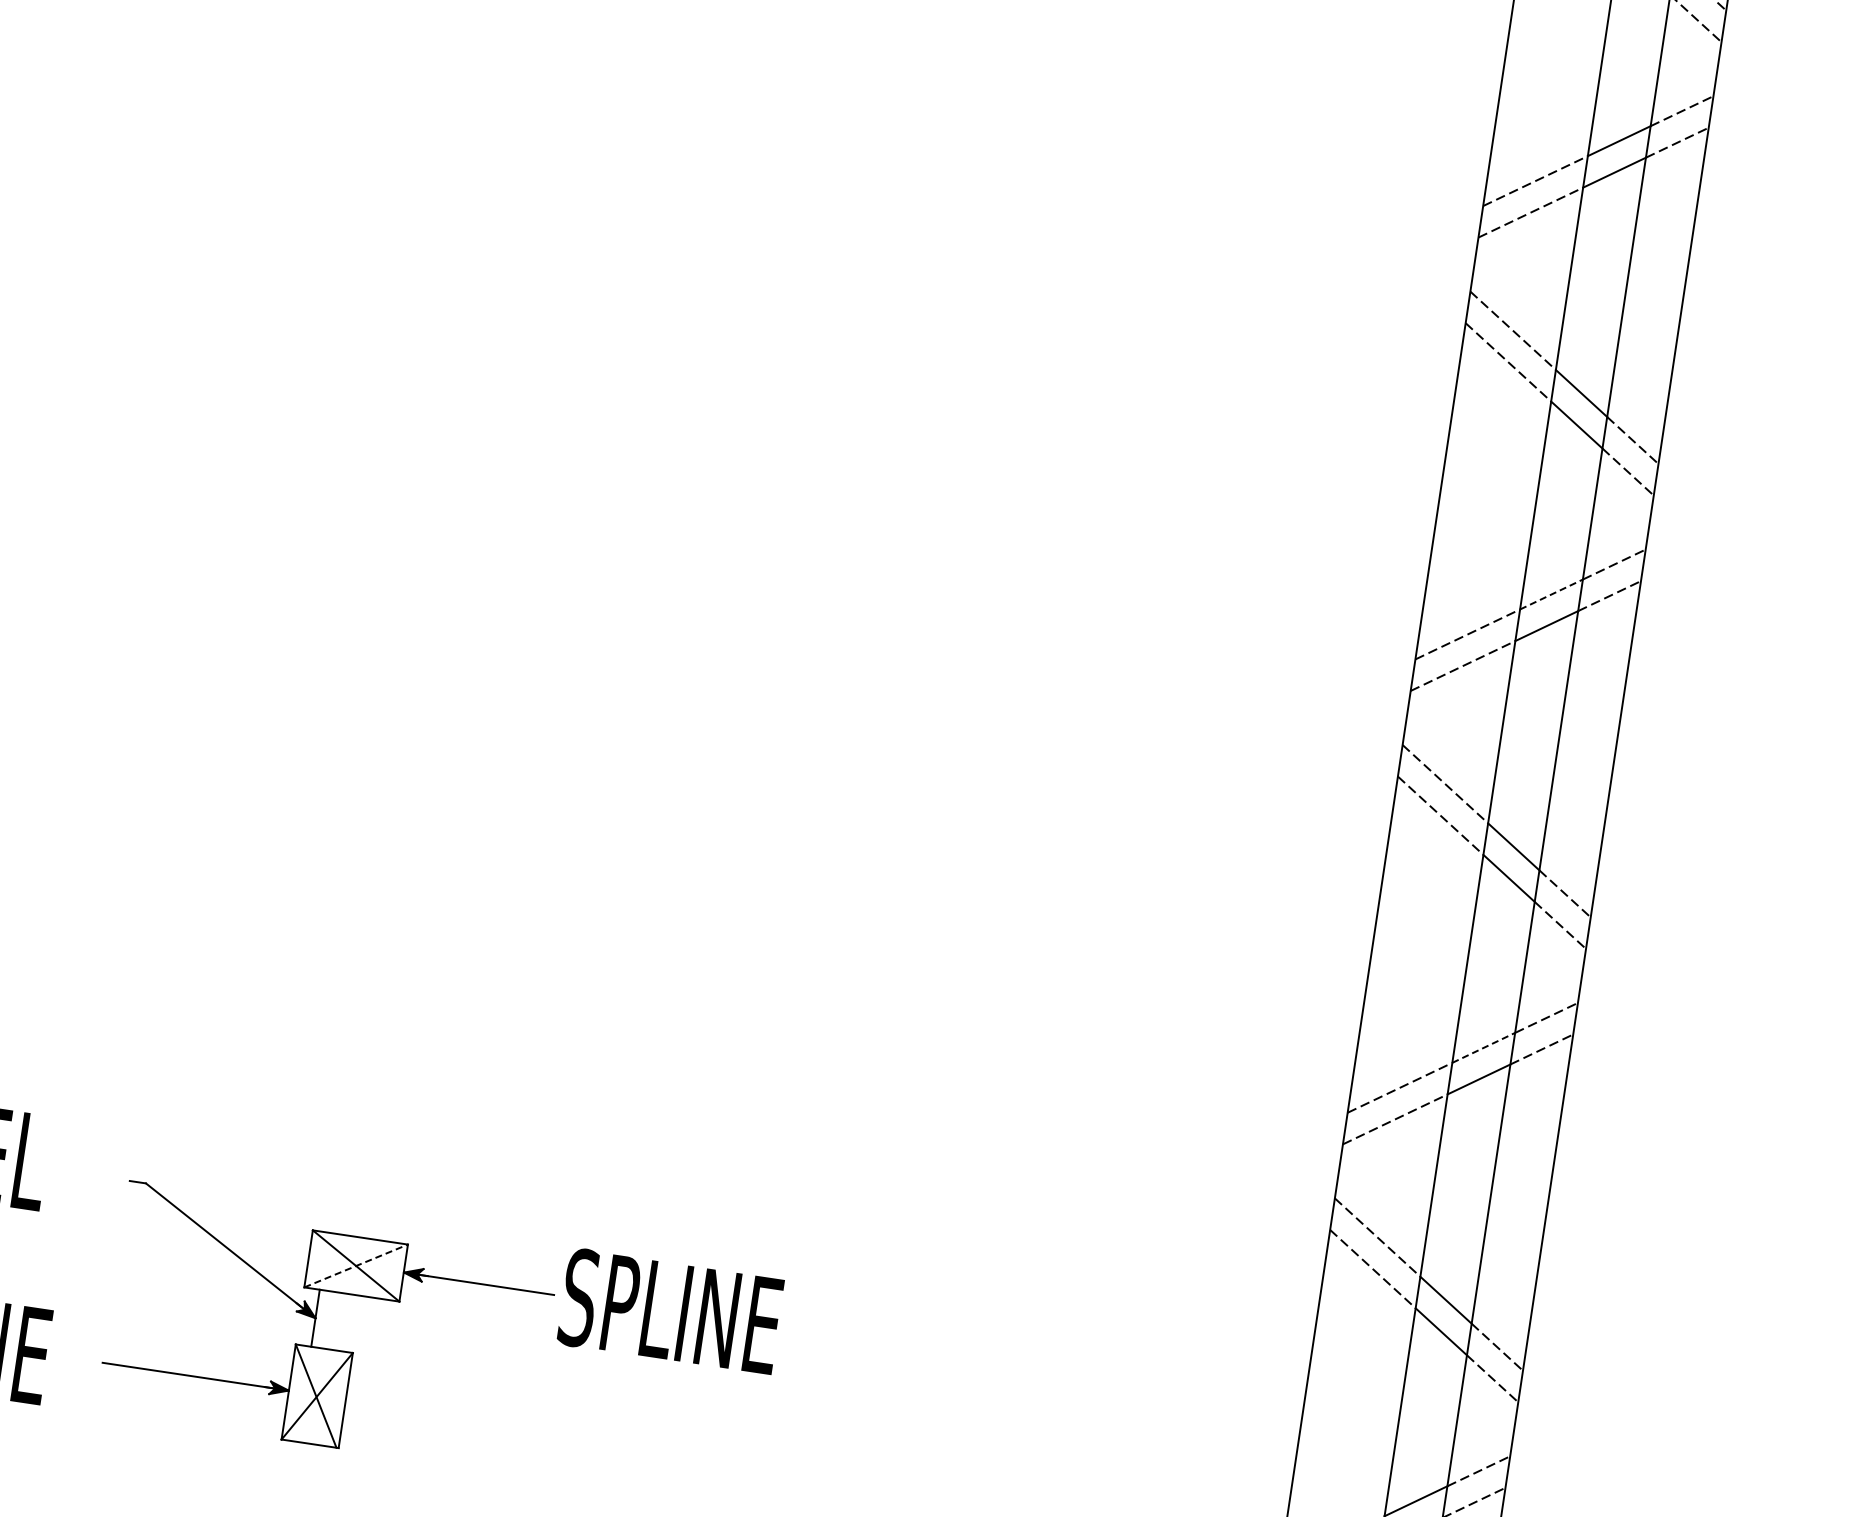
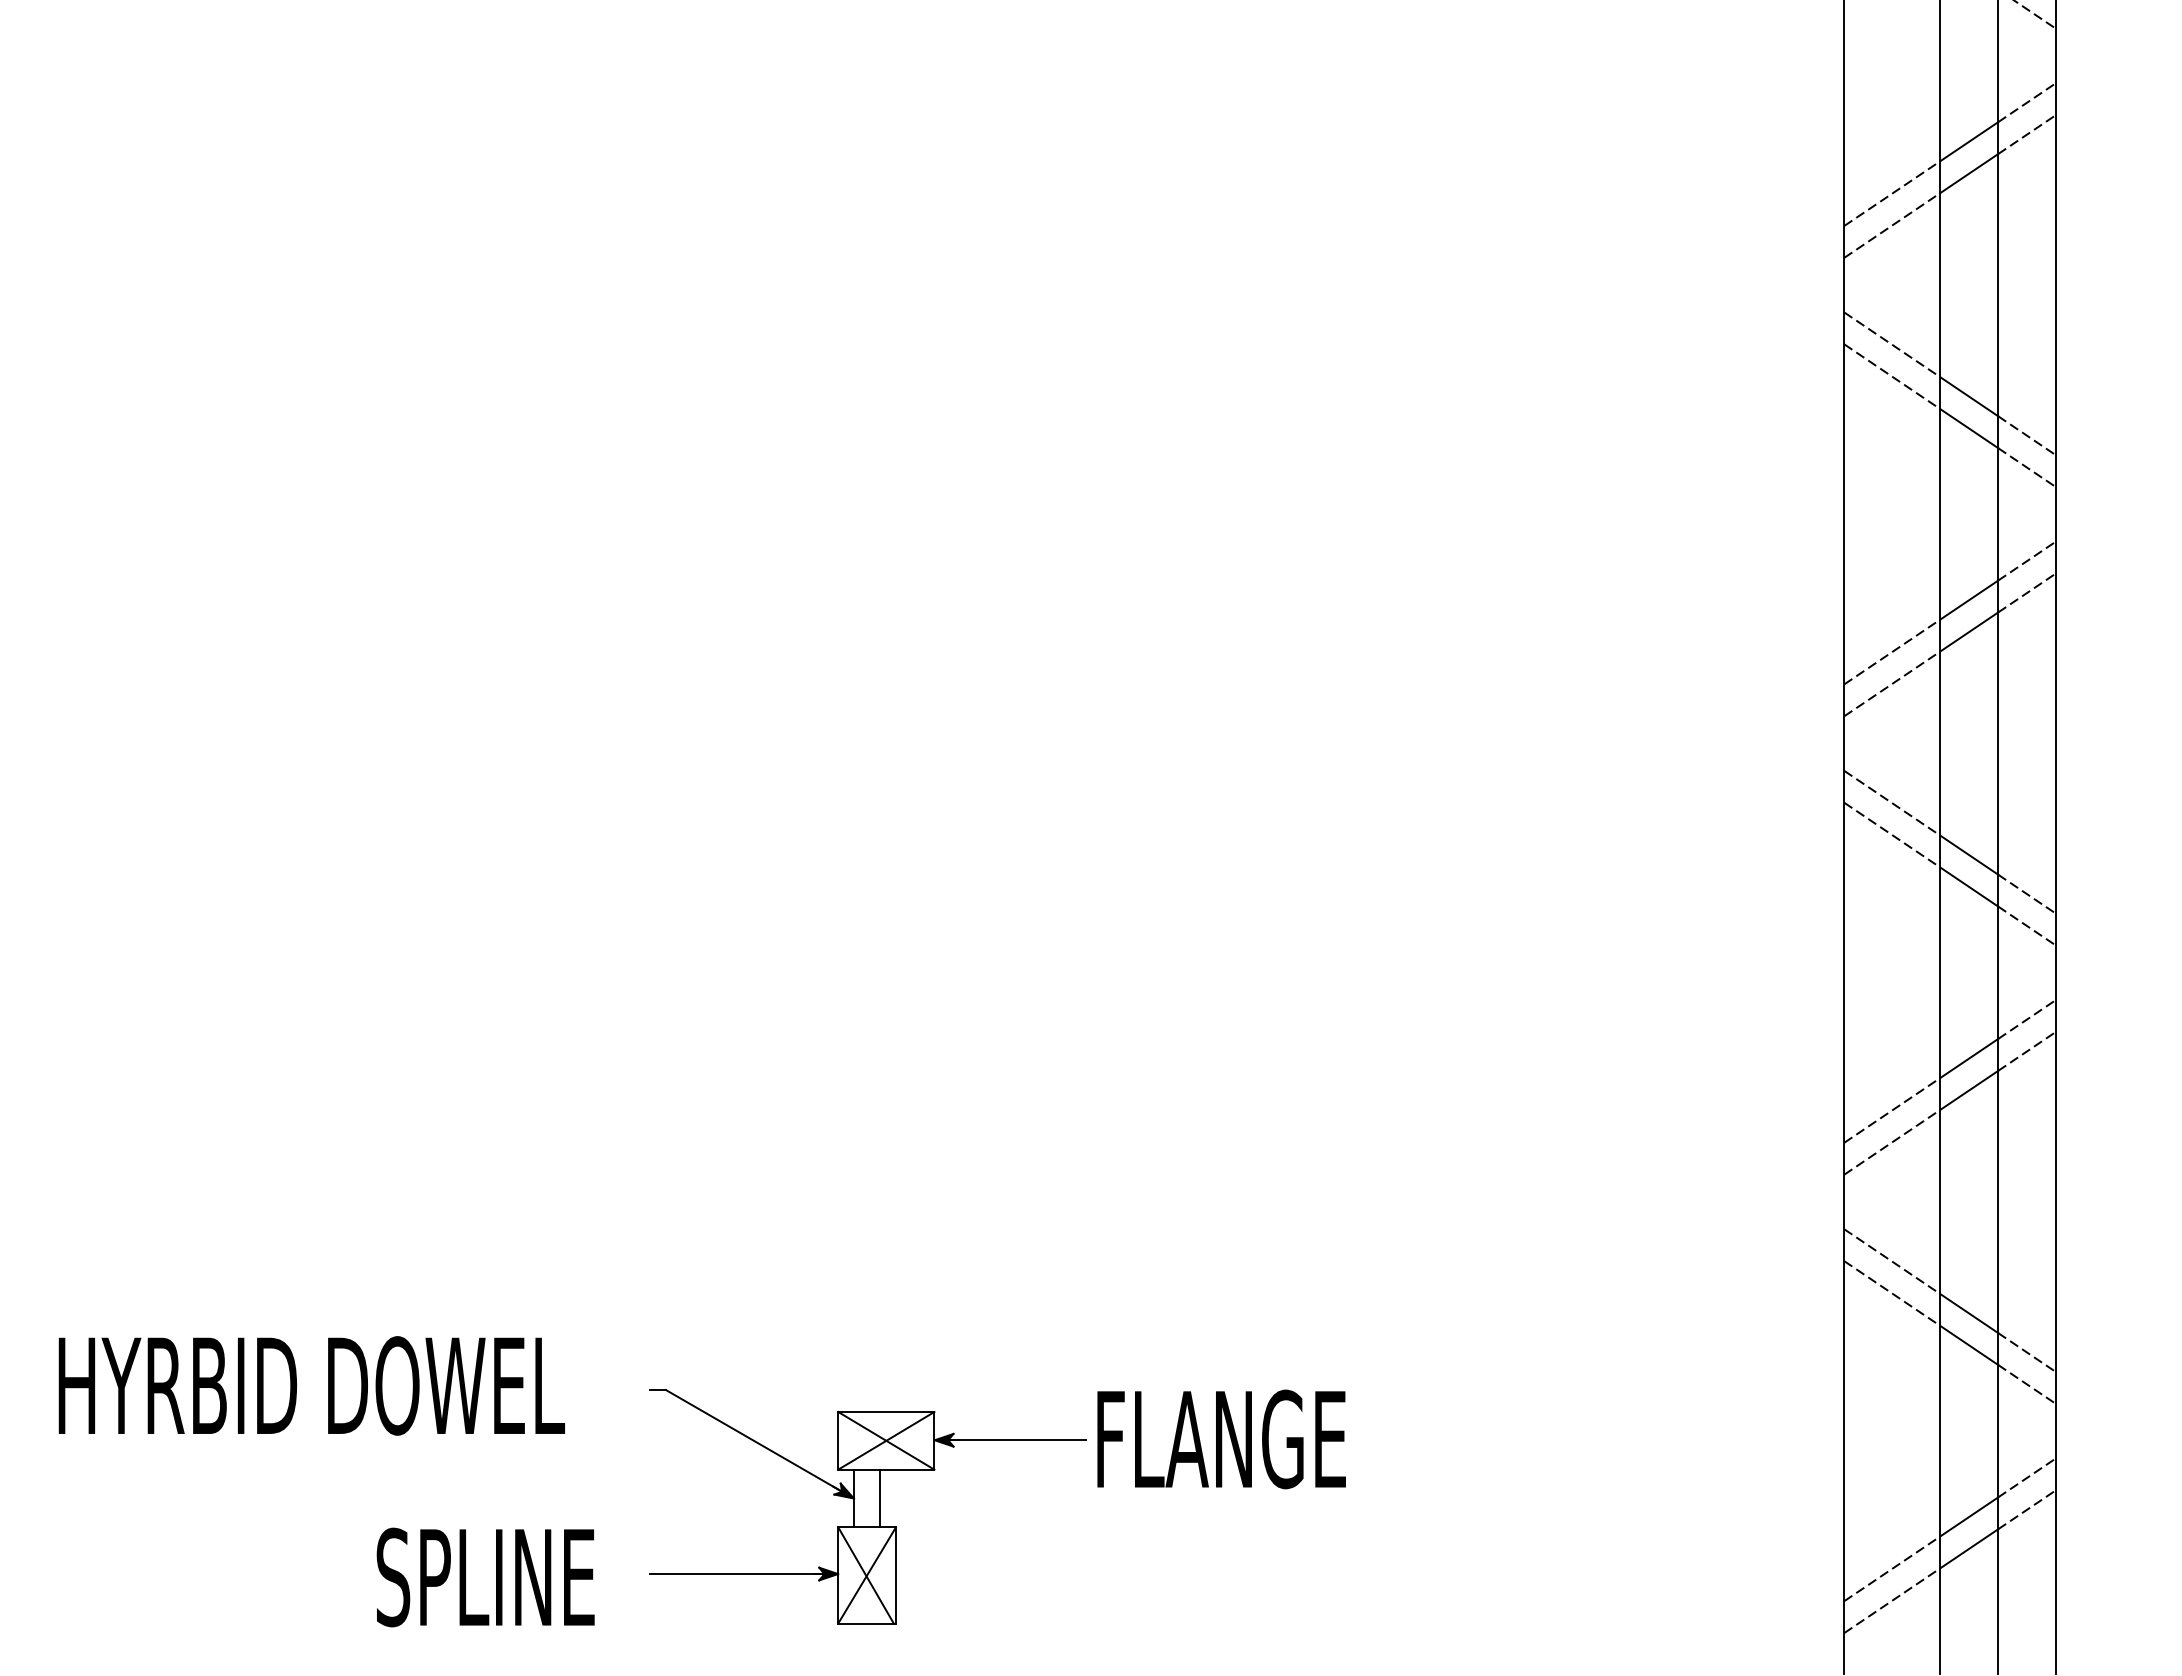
line: (1551, 594) -> (1969, 600), dashed -> solid
line: (1483, 1047) -> (1969, 1058), dashed -> solid
line: (356, 1265) -> (886, 1440), dashed -> solid
text: (686, 1314) -> (1220, 1439), SPLINE -> FLANGE
line: (341, 1322) -> (880, 1498), added

